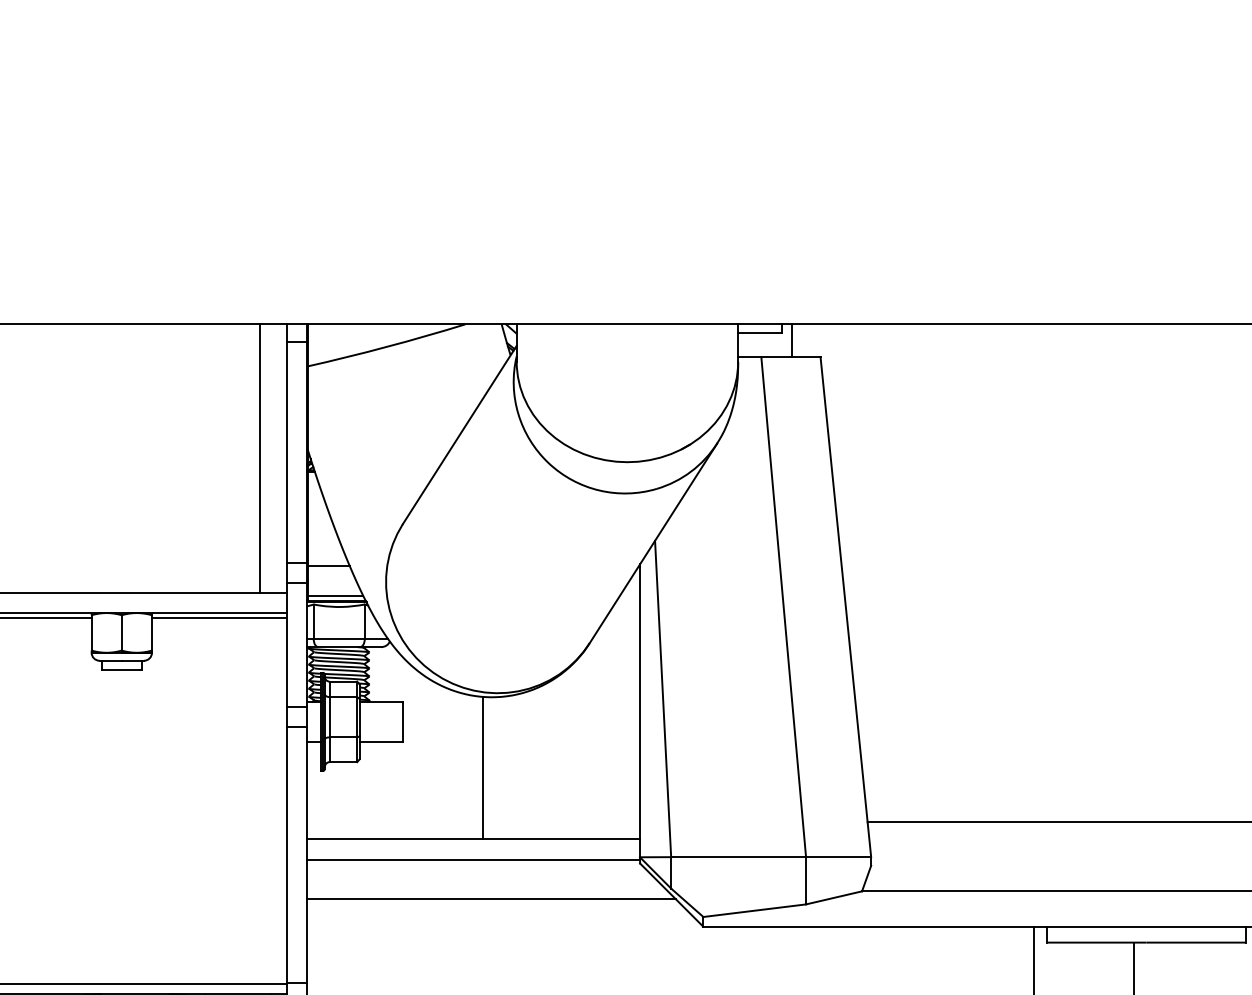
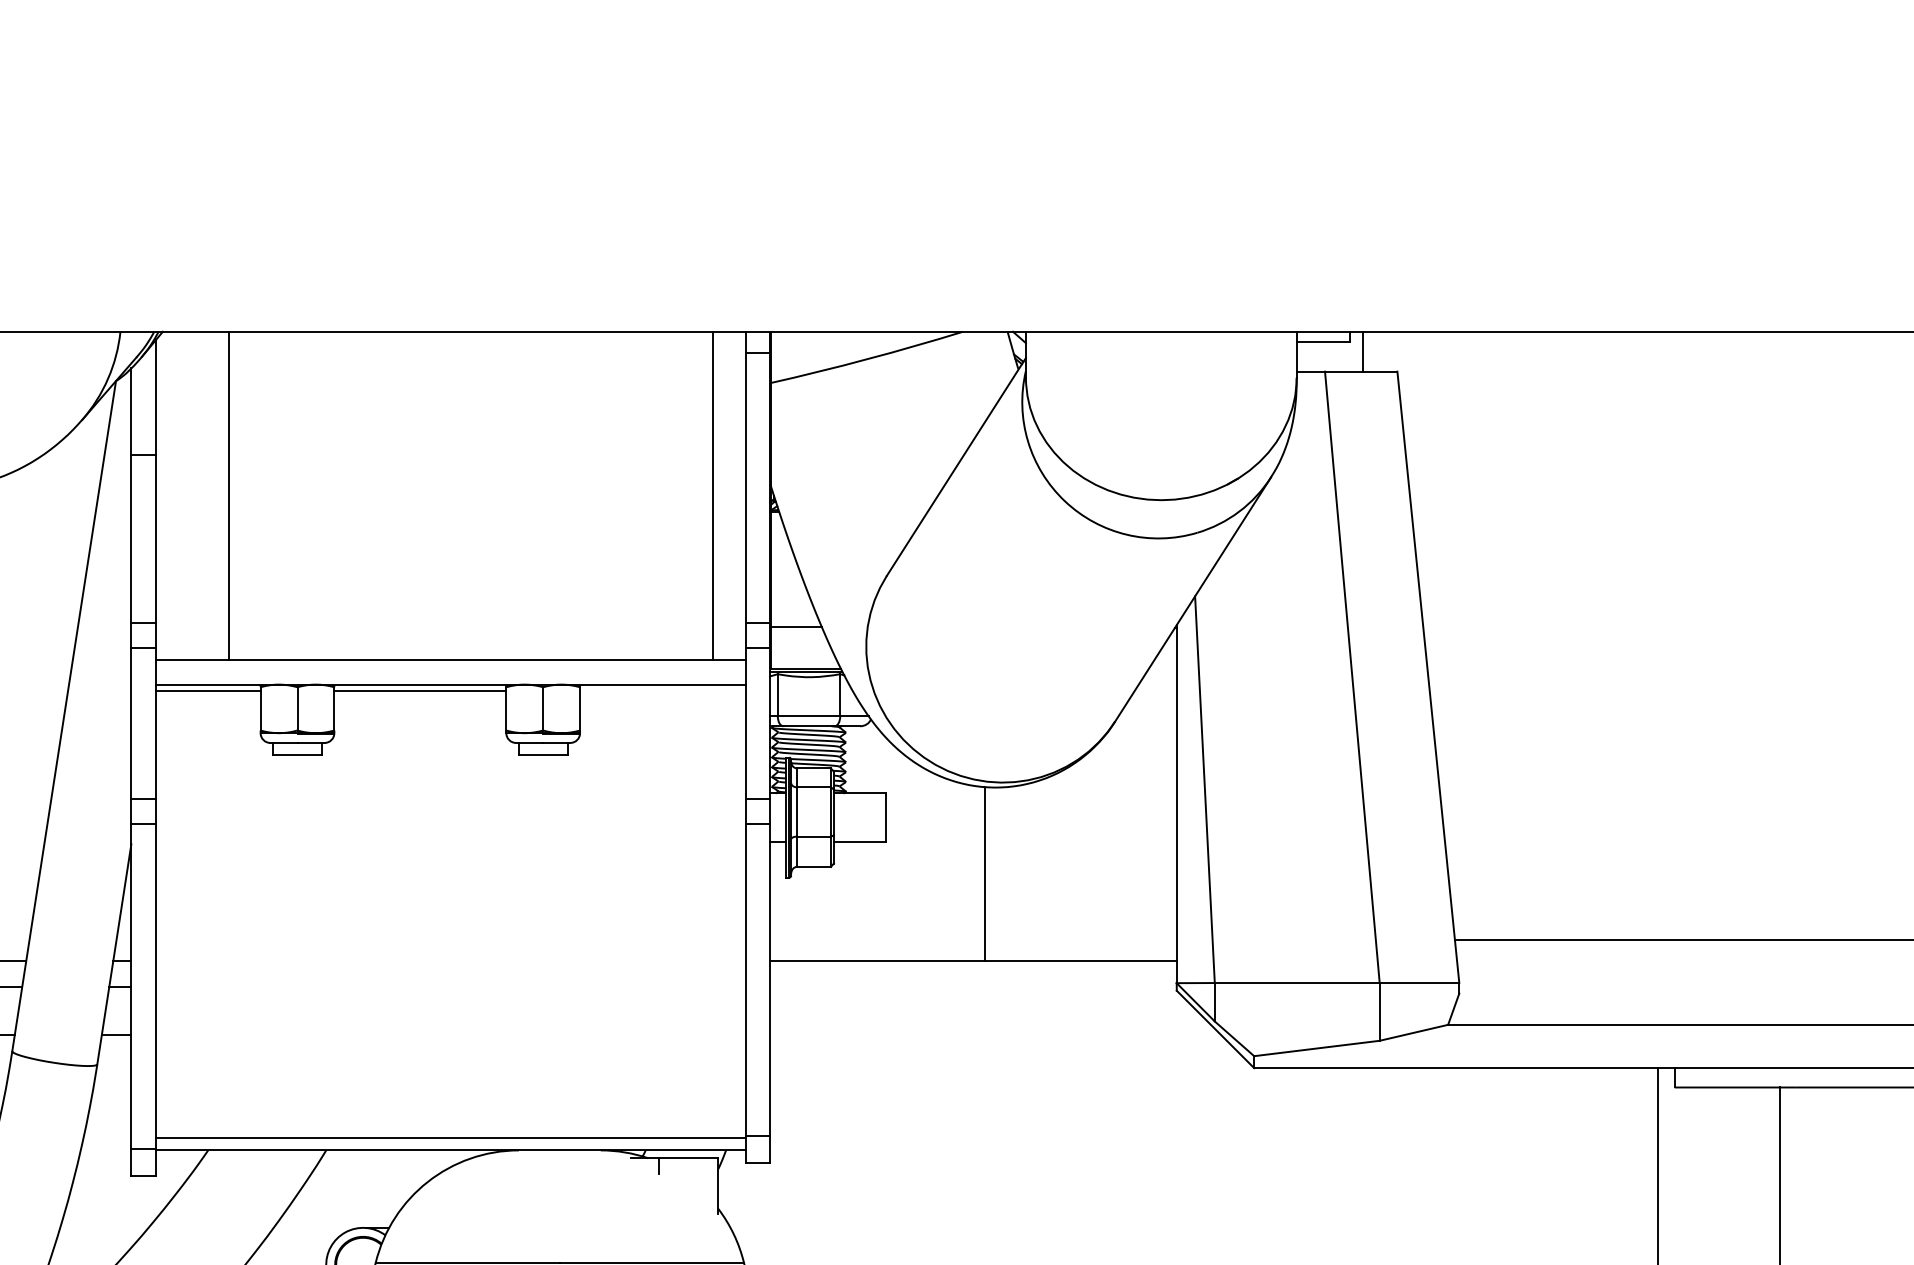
line: (335, 595) -> (804, 663), removed
line: (219, 617) -> (662, 690), removed
line: (473, 859) -> (973, 986), removed
line: (491, 899) -> (995, 1034), removed

